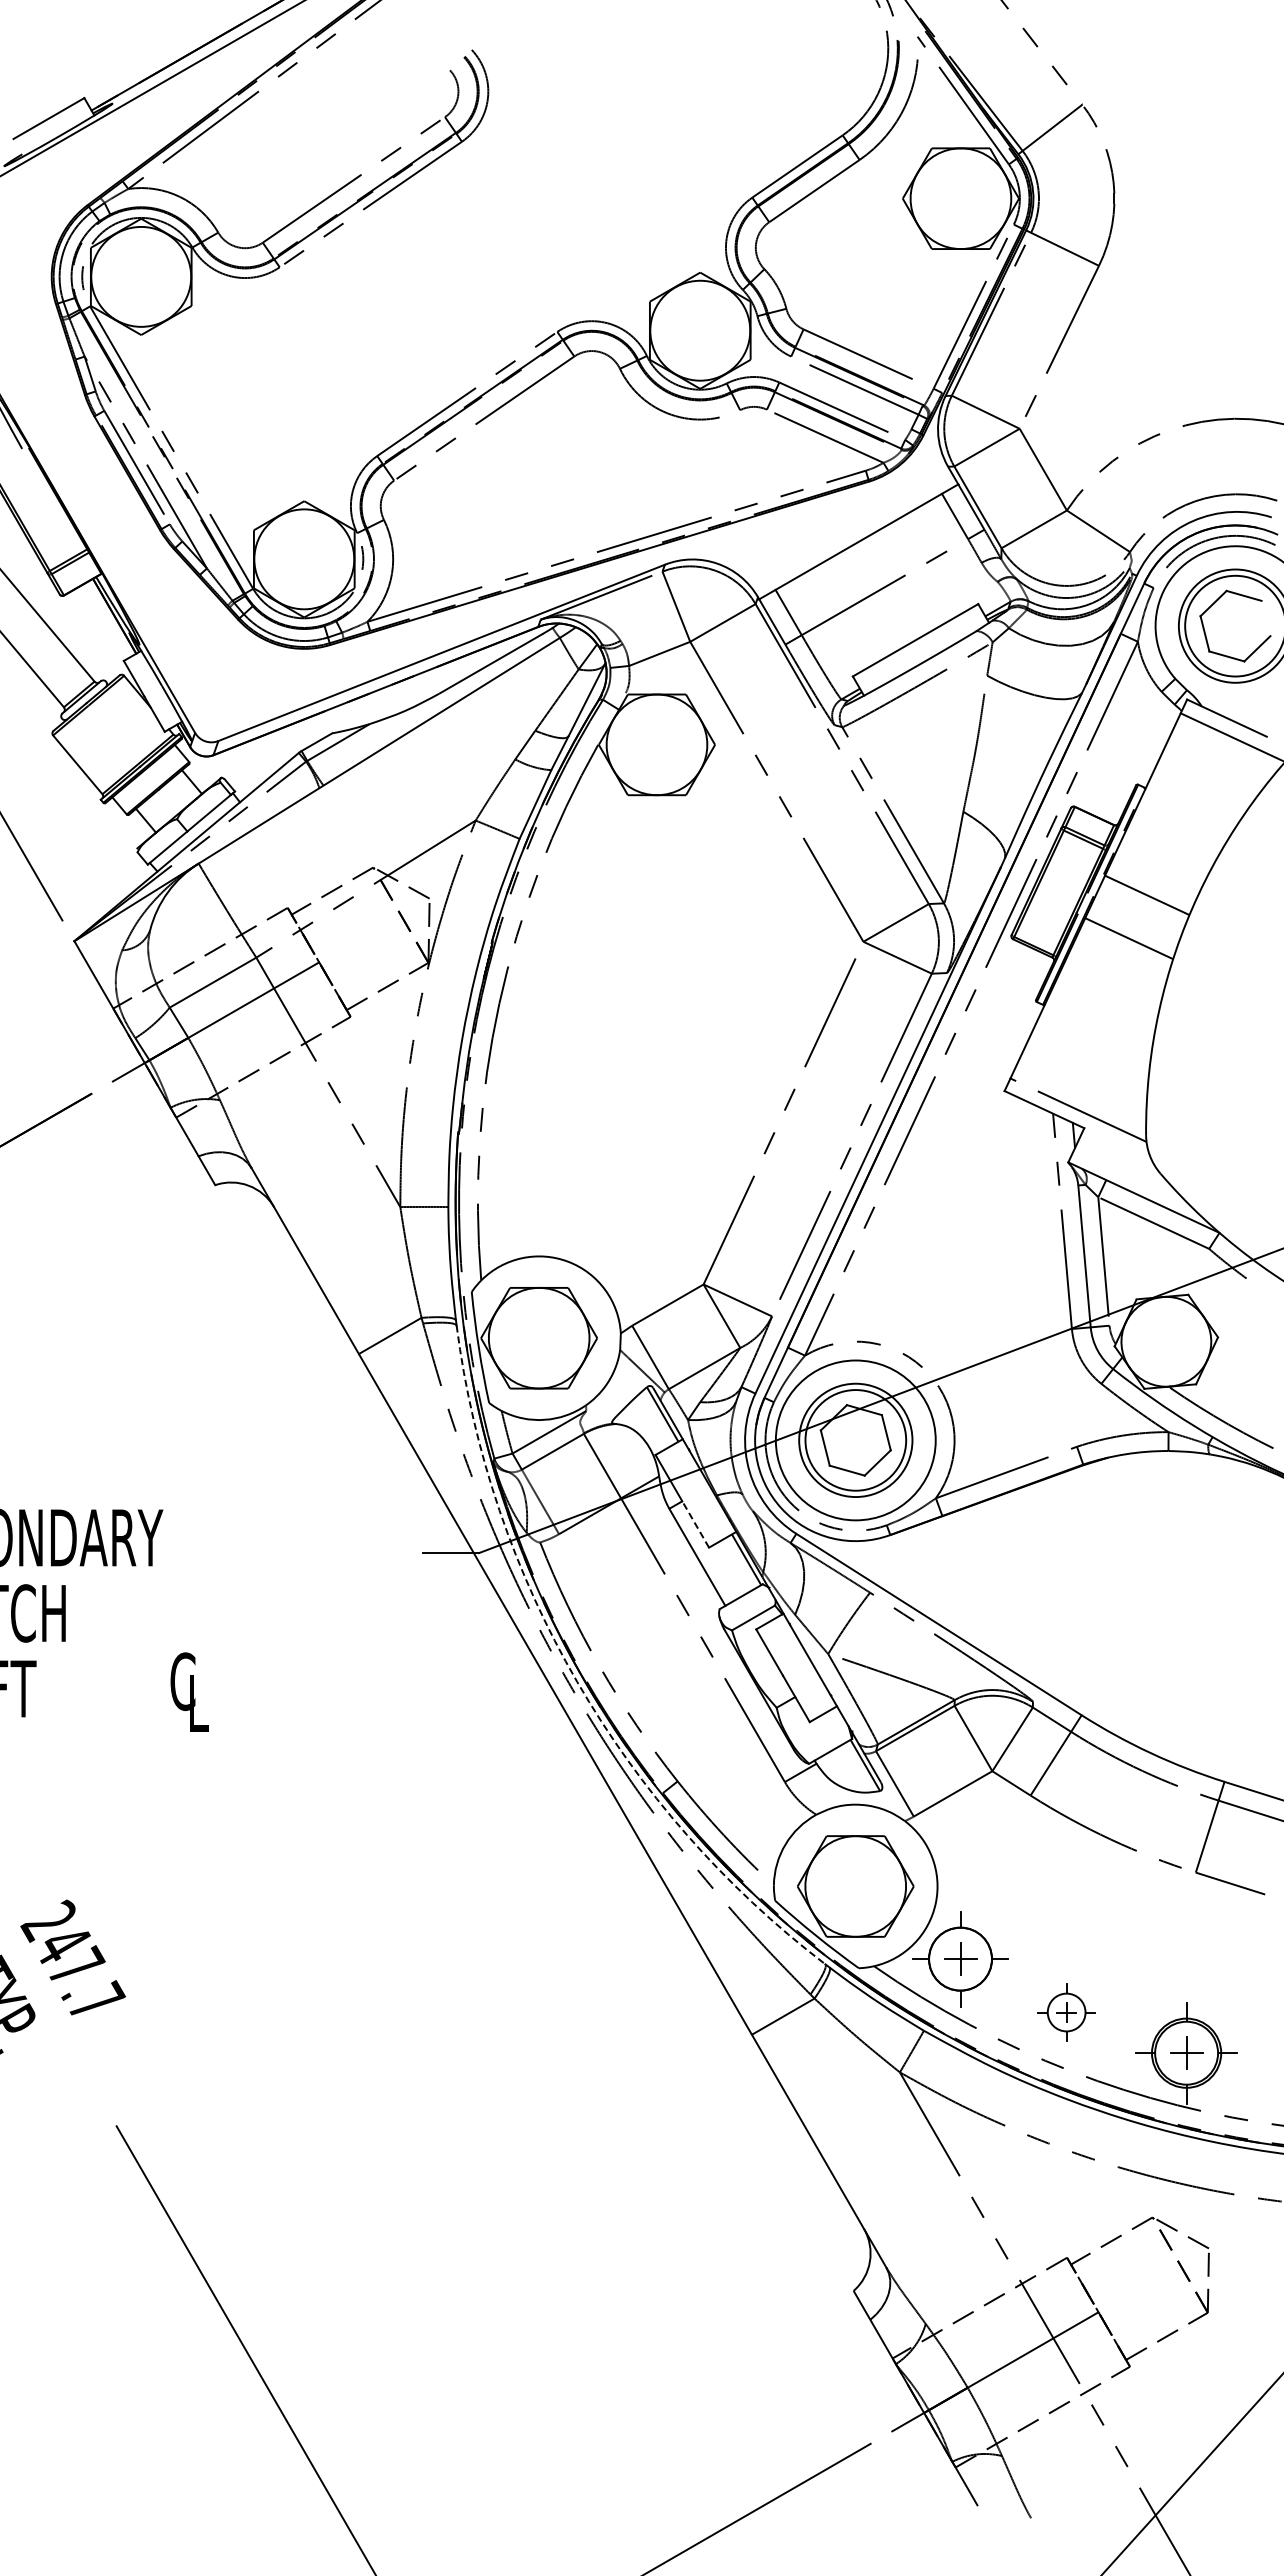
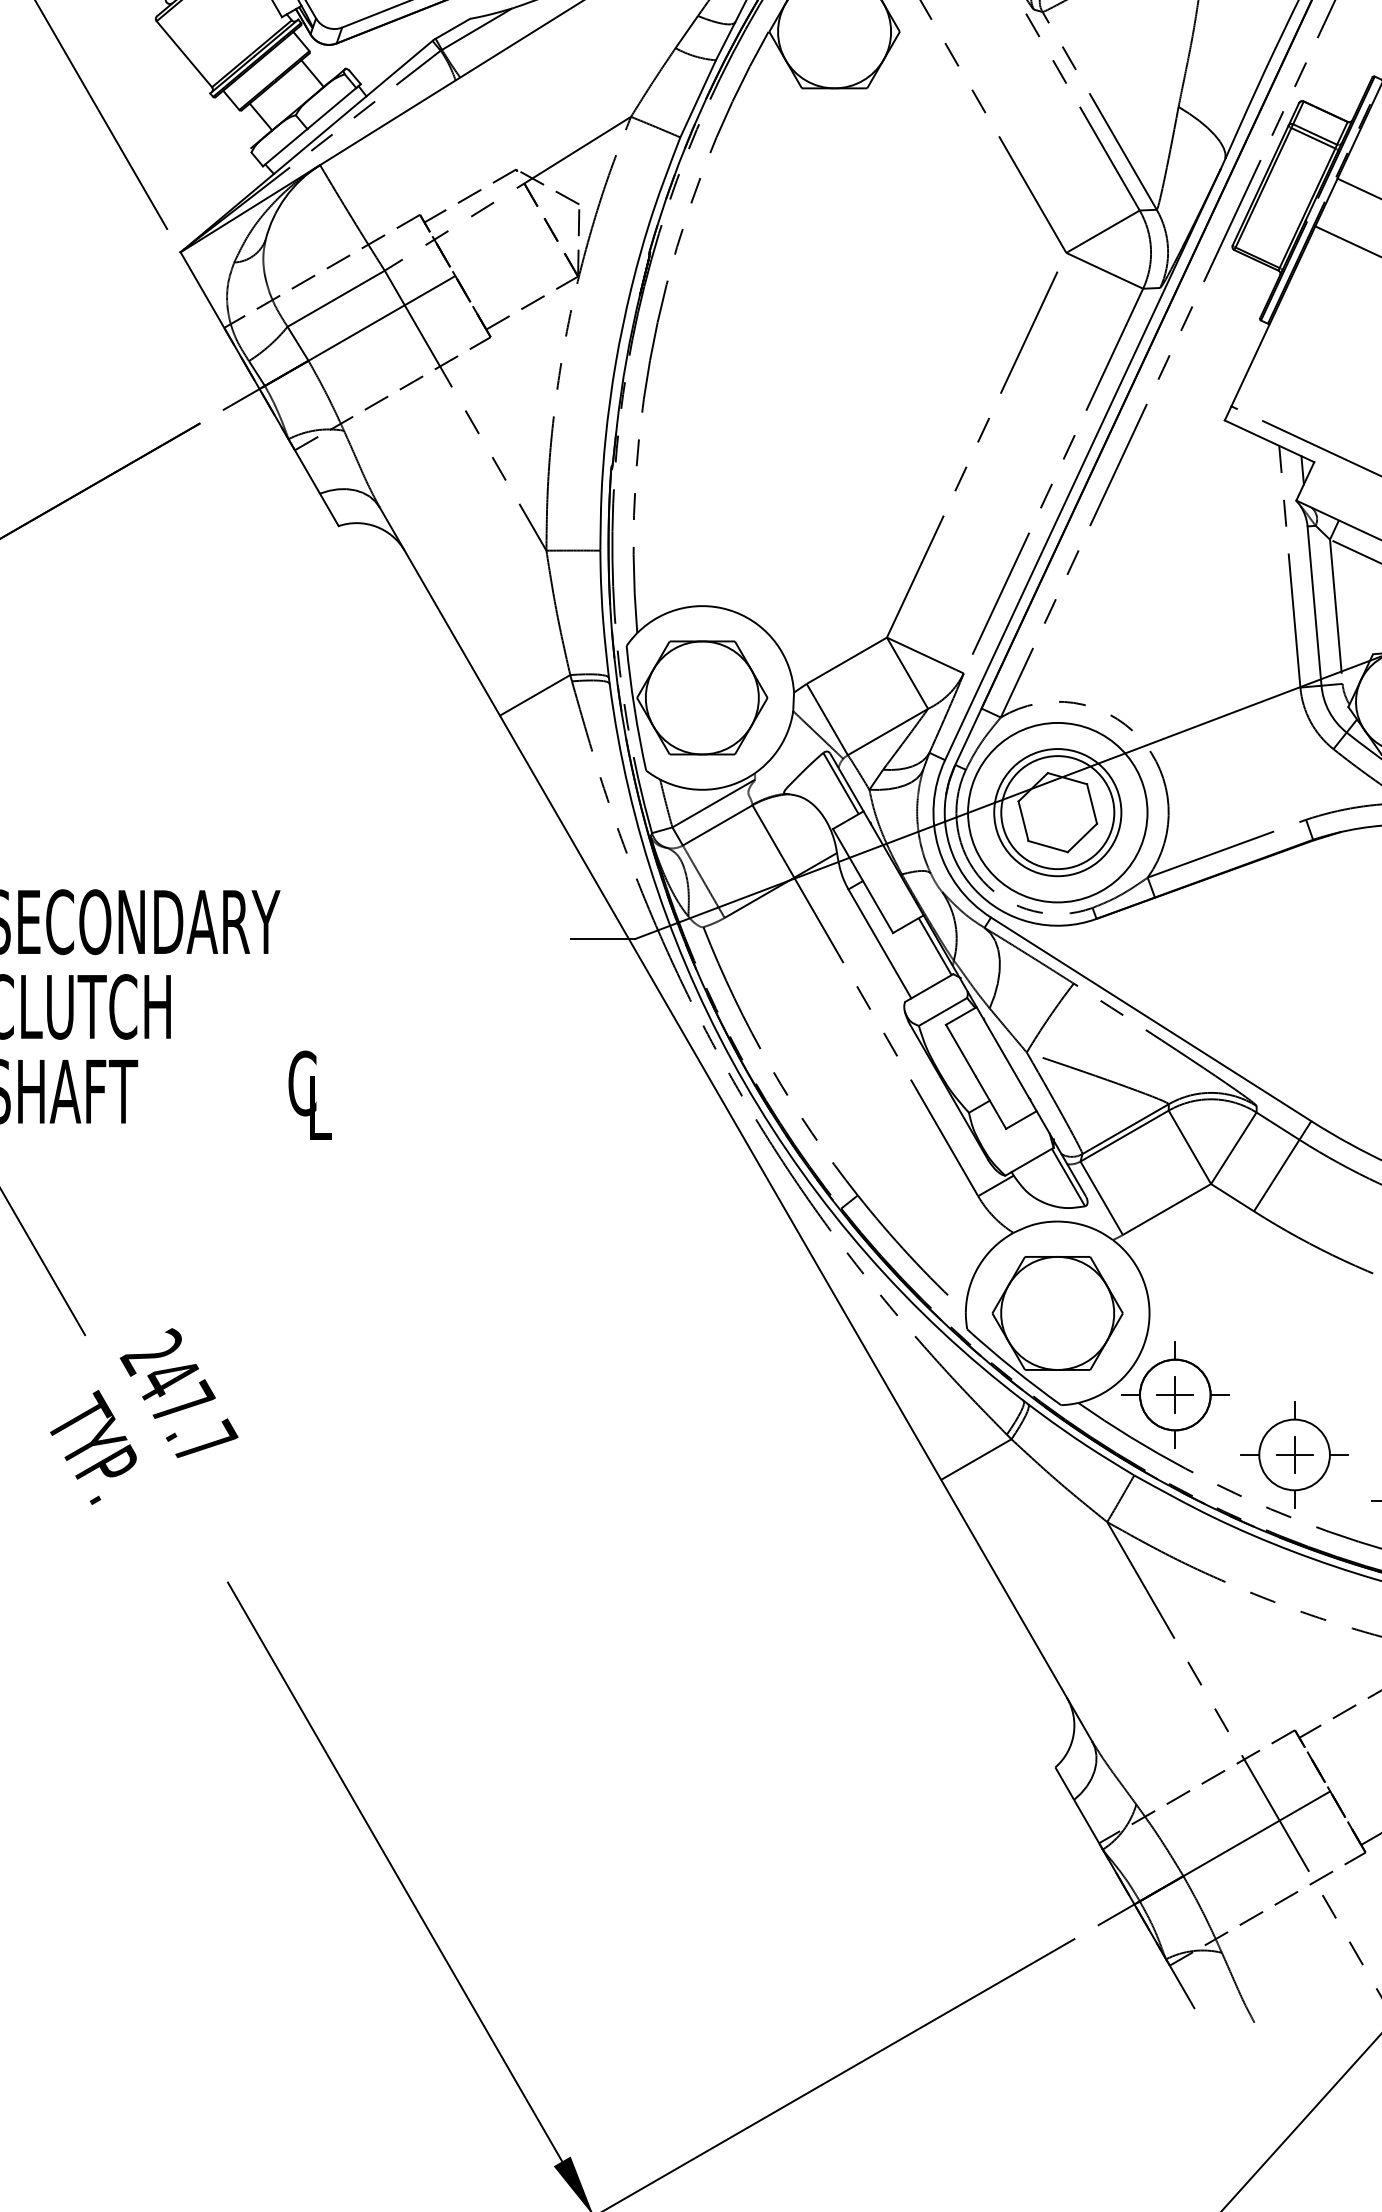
line: (695, 1524) -> (877, 907), dashed -> solid
arc: (577, 1681) -> (745, 1083), dashed -> solid
part: (1066, 2012) -> (1294, 1454), size x1.67

